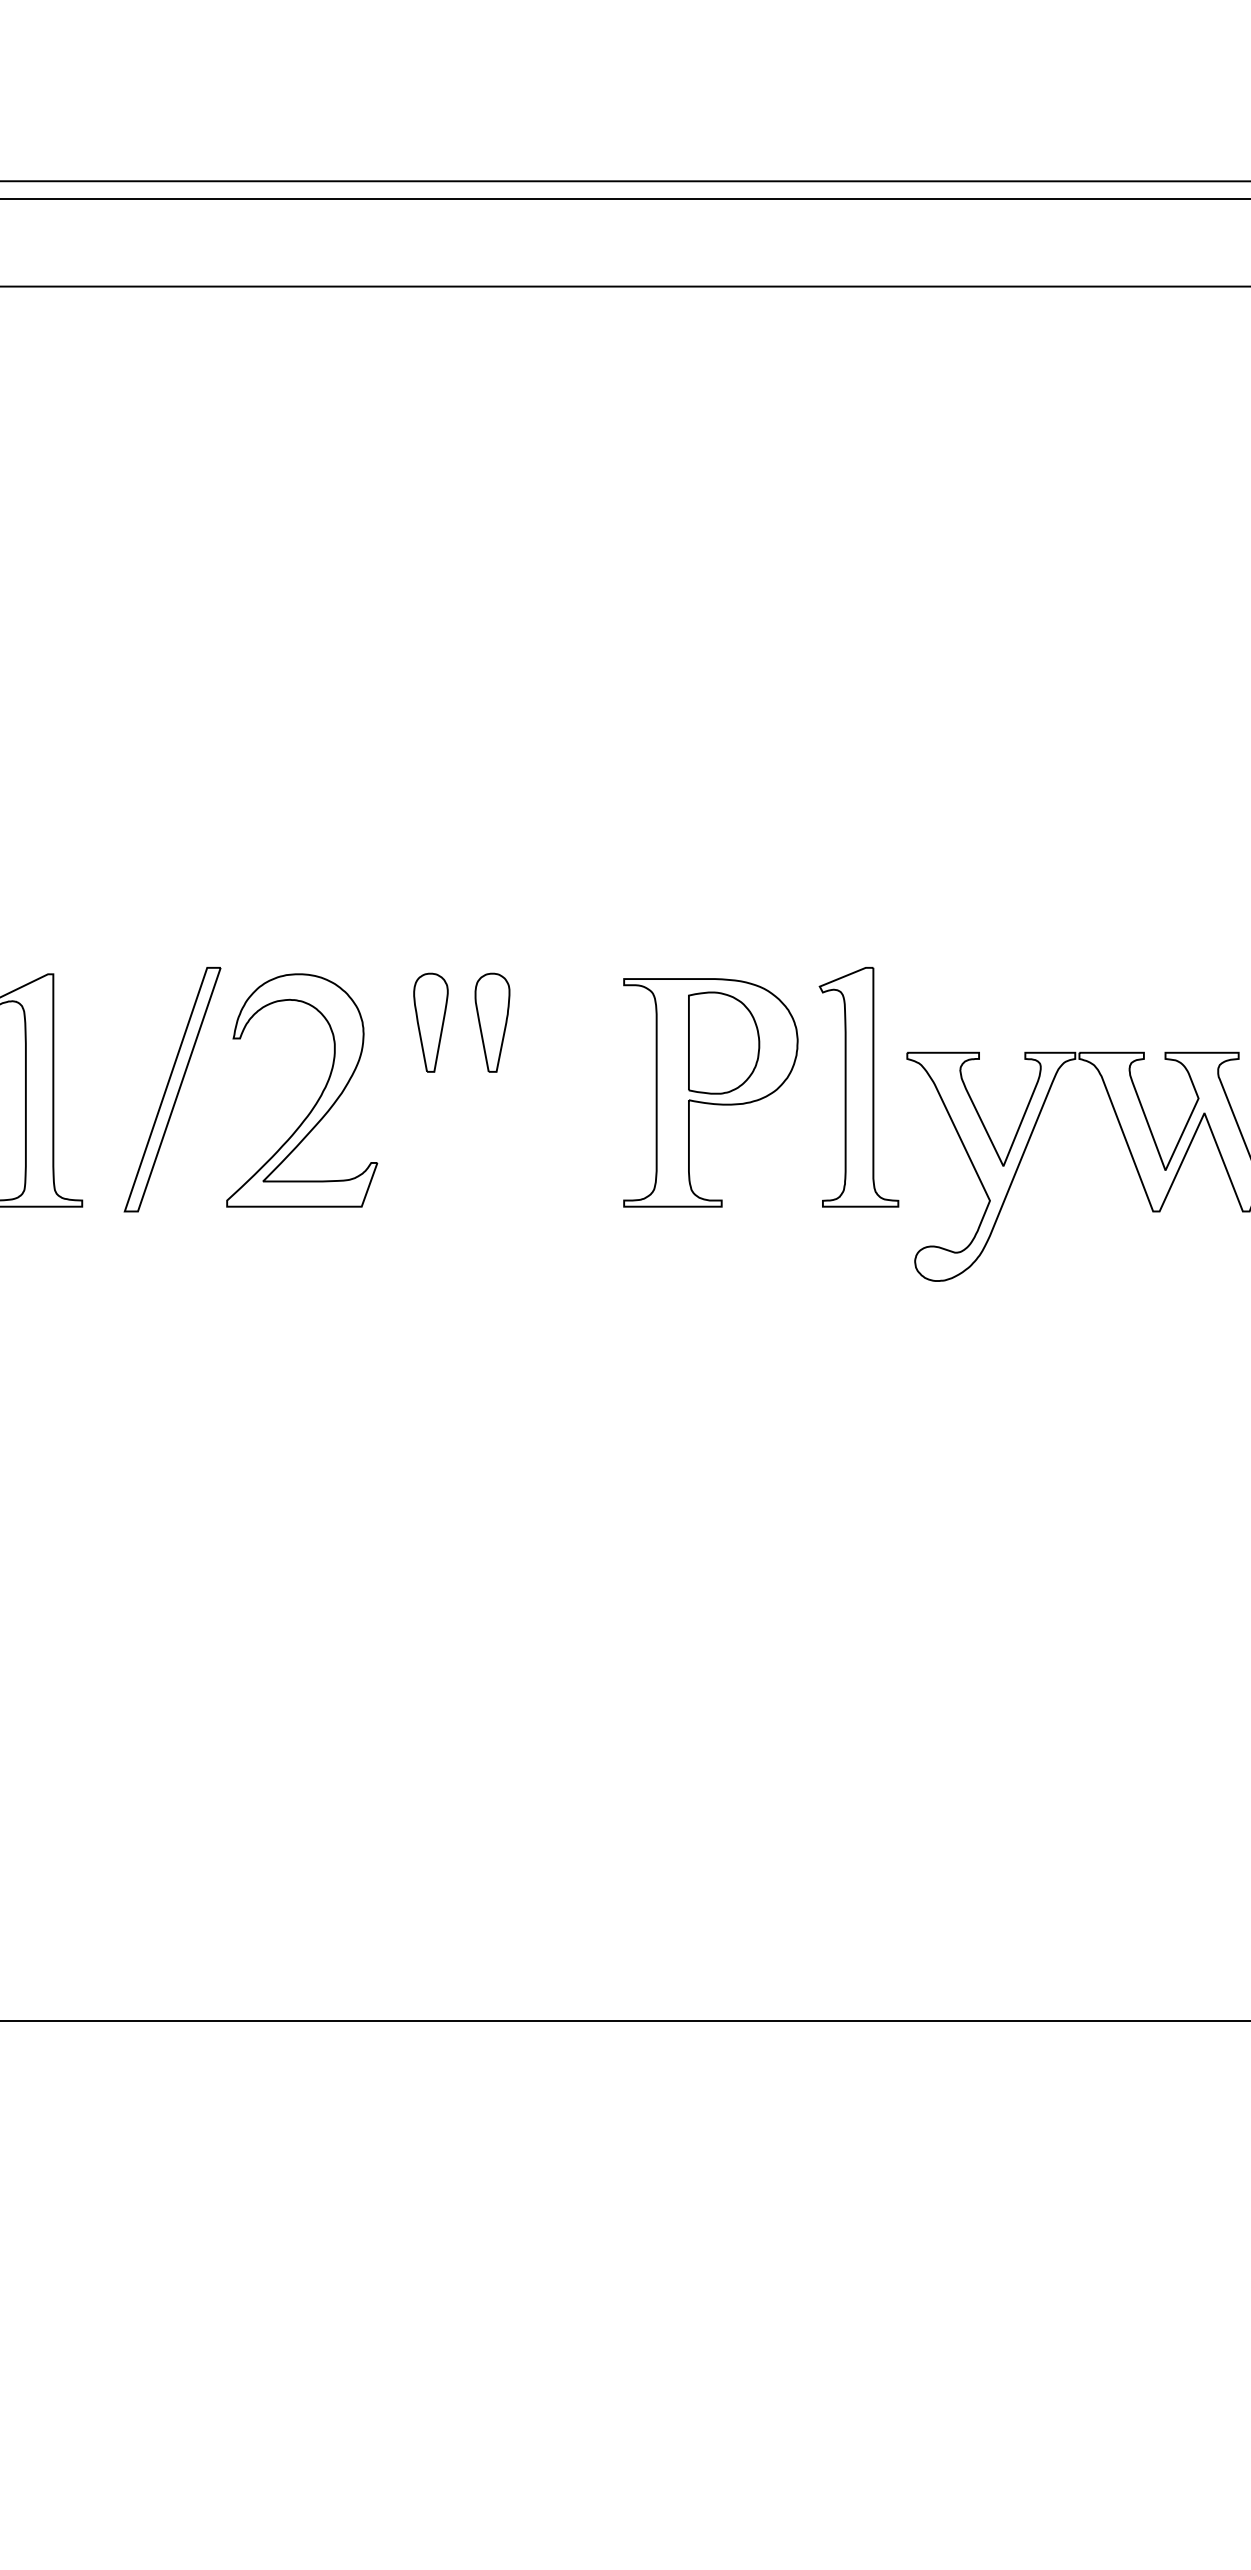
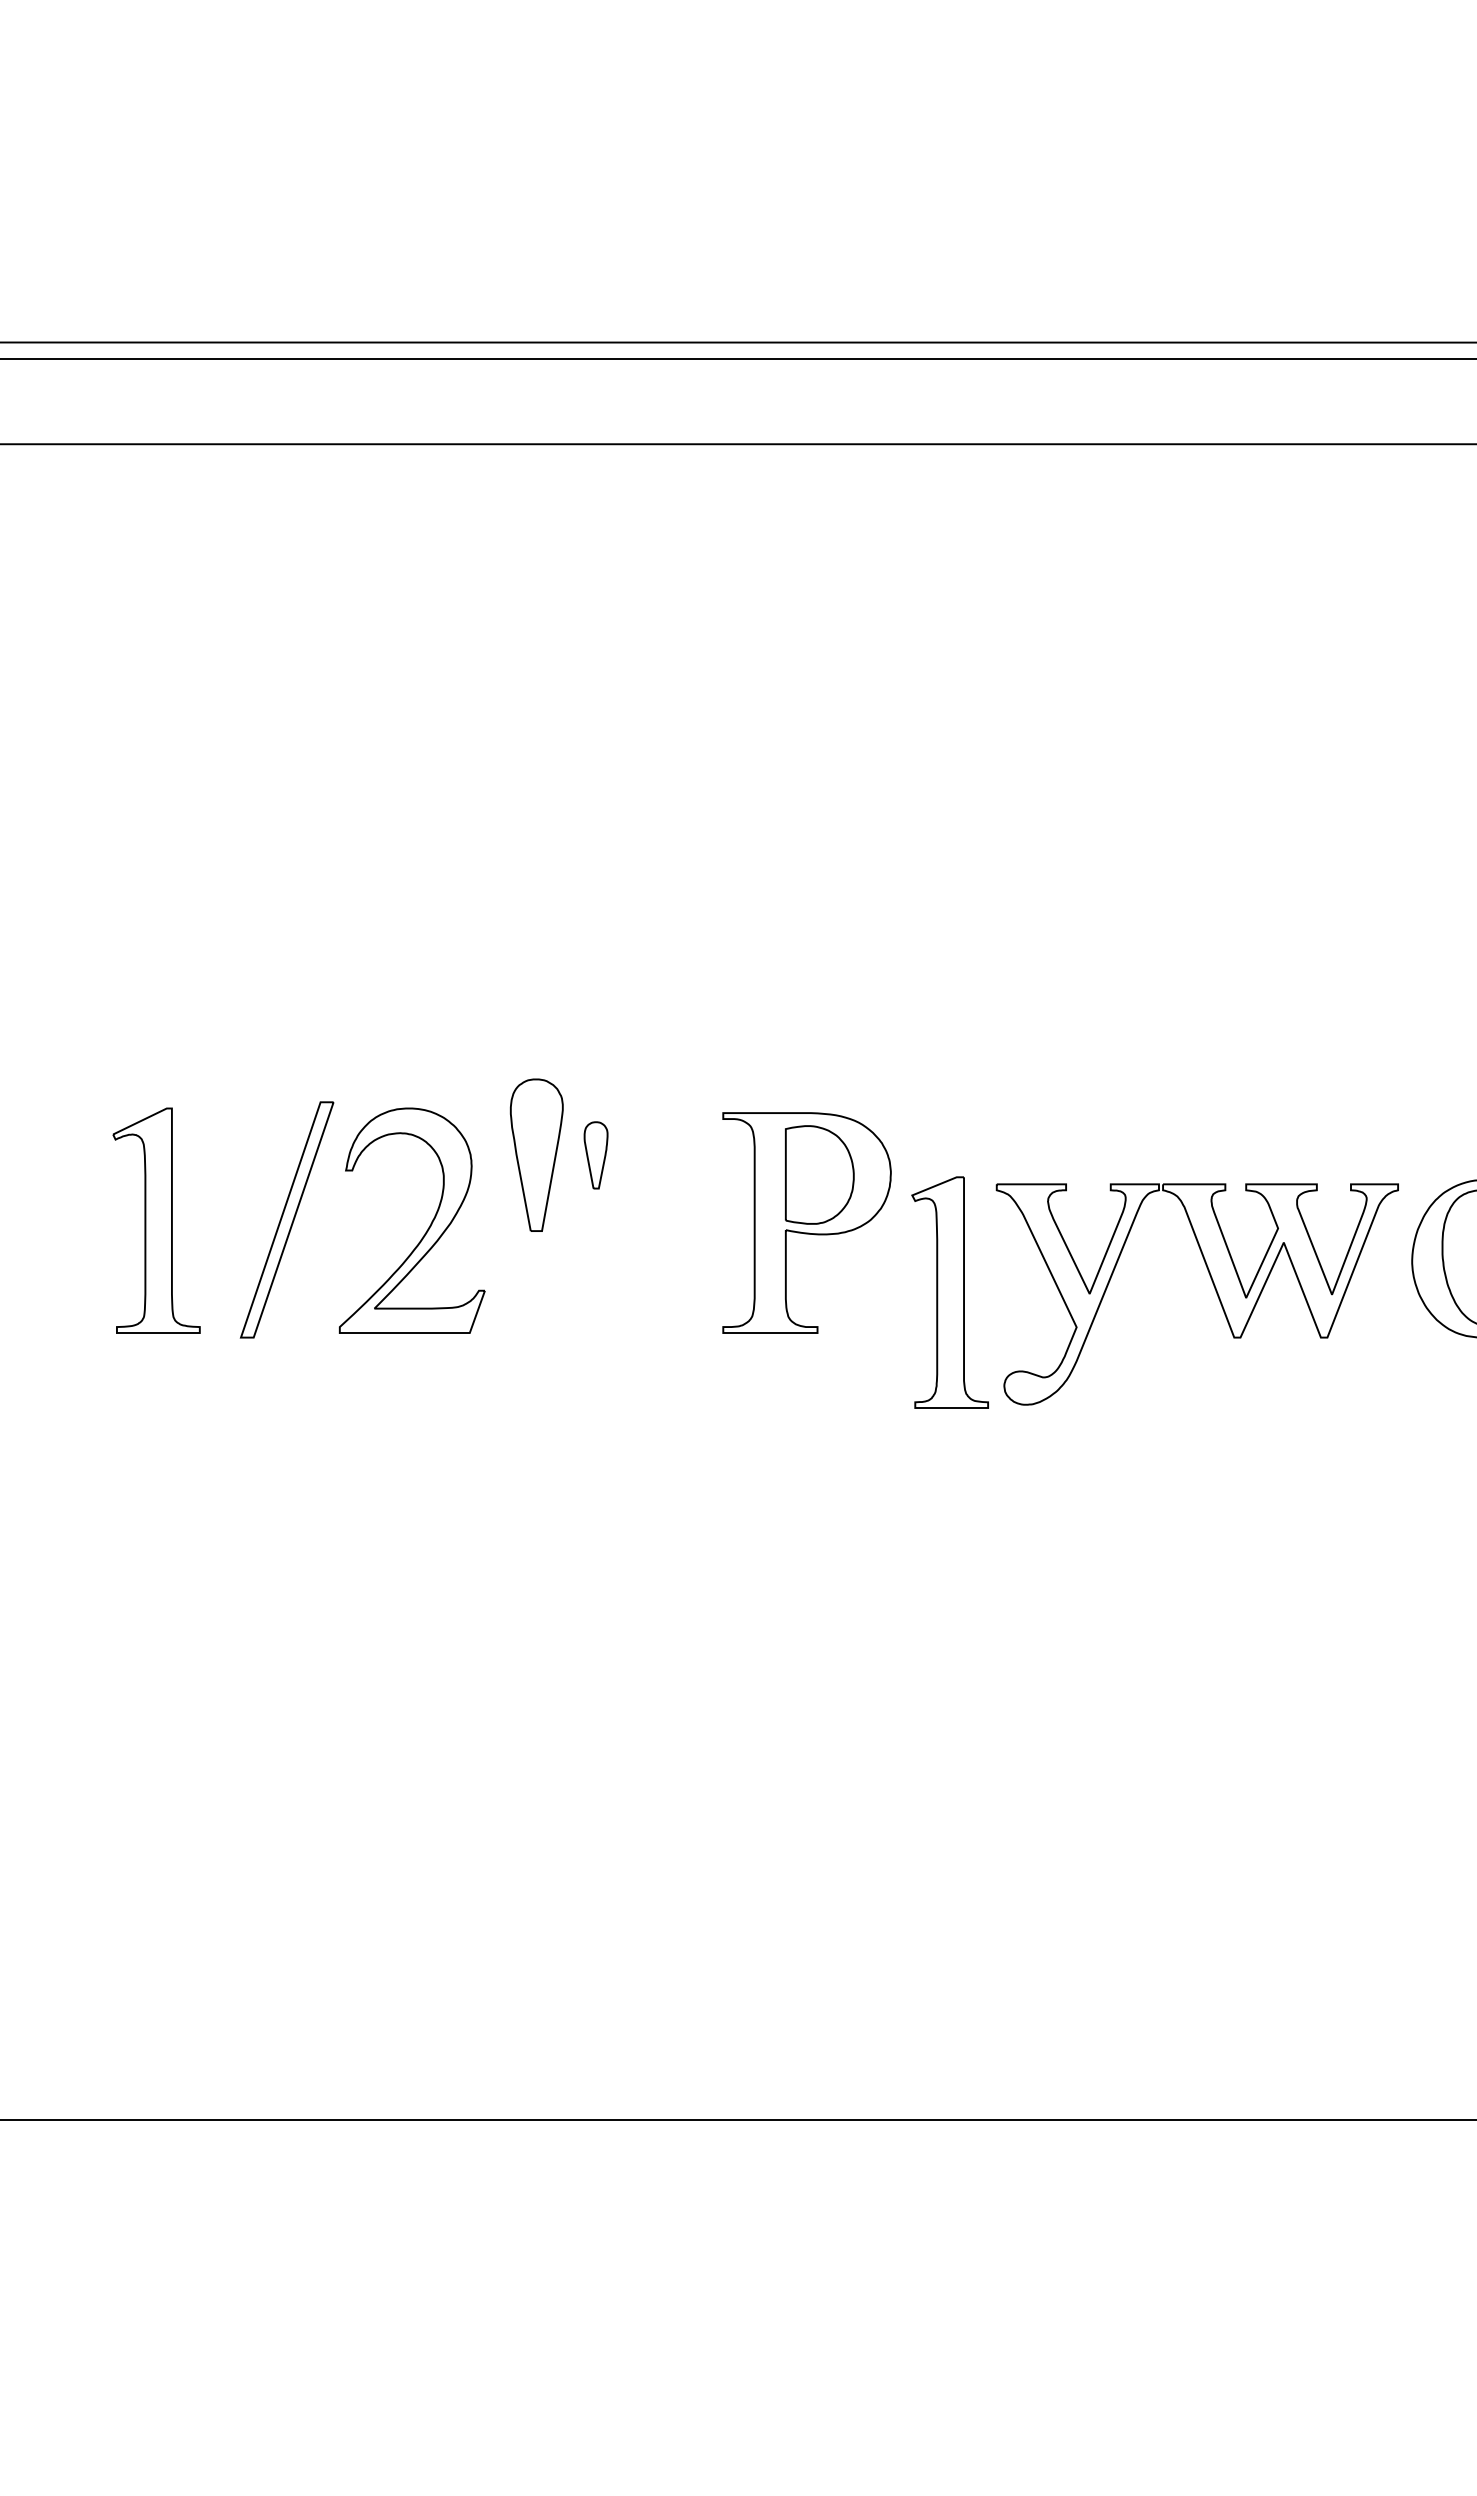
part: (430, 1022) -> (536, 1155), size x1.6
part: (491, 1022) -> (595, 1155), size x0.7
part: (858, 1087) -> (949, 1292), moved

